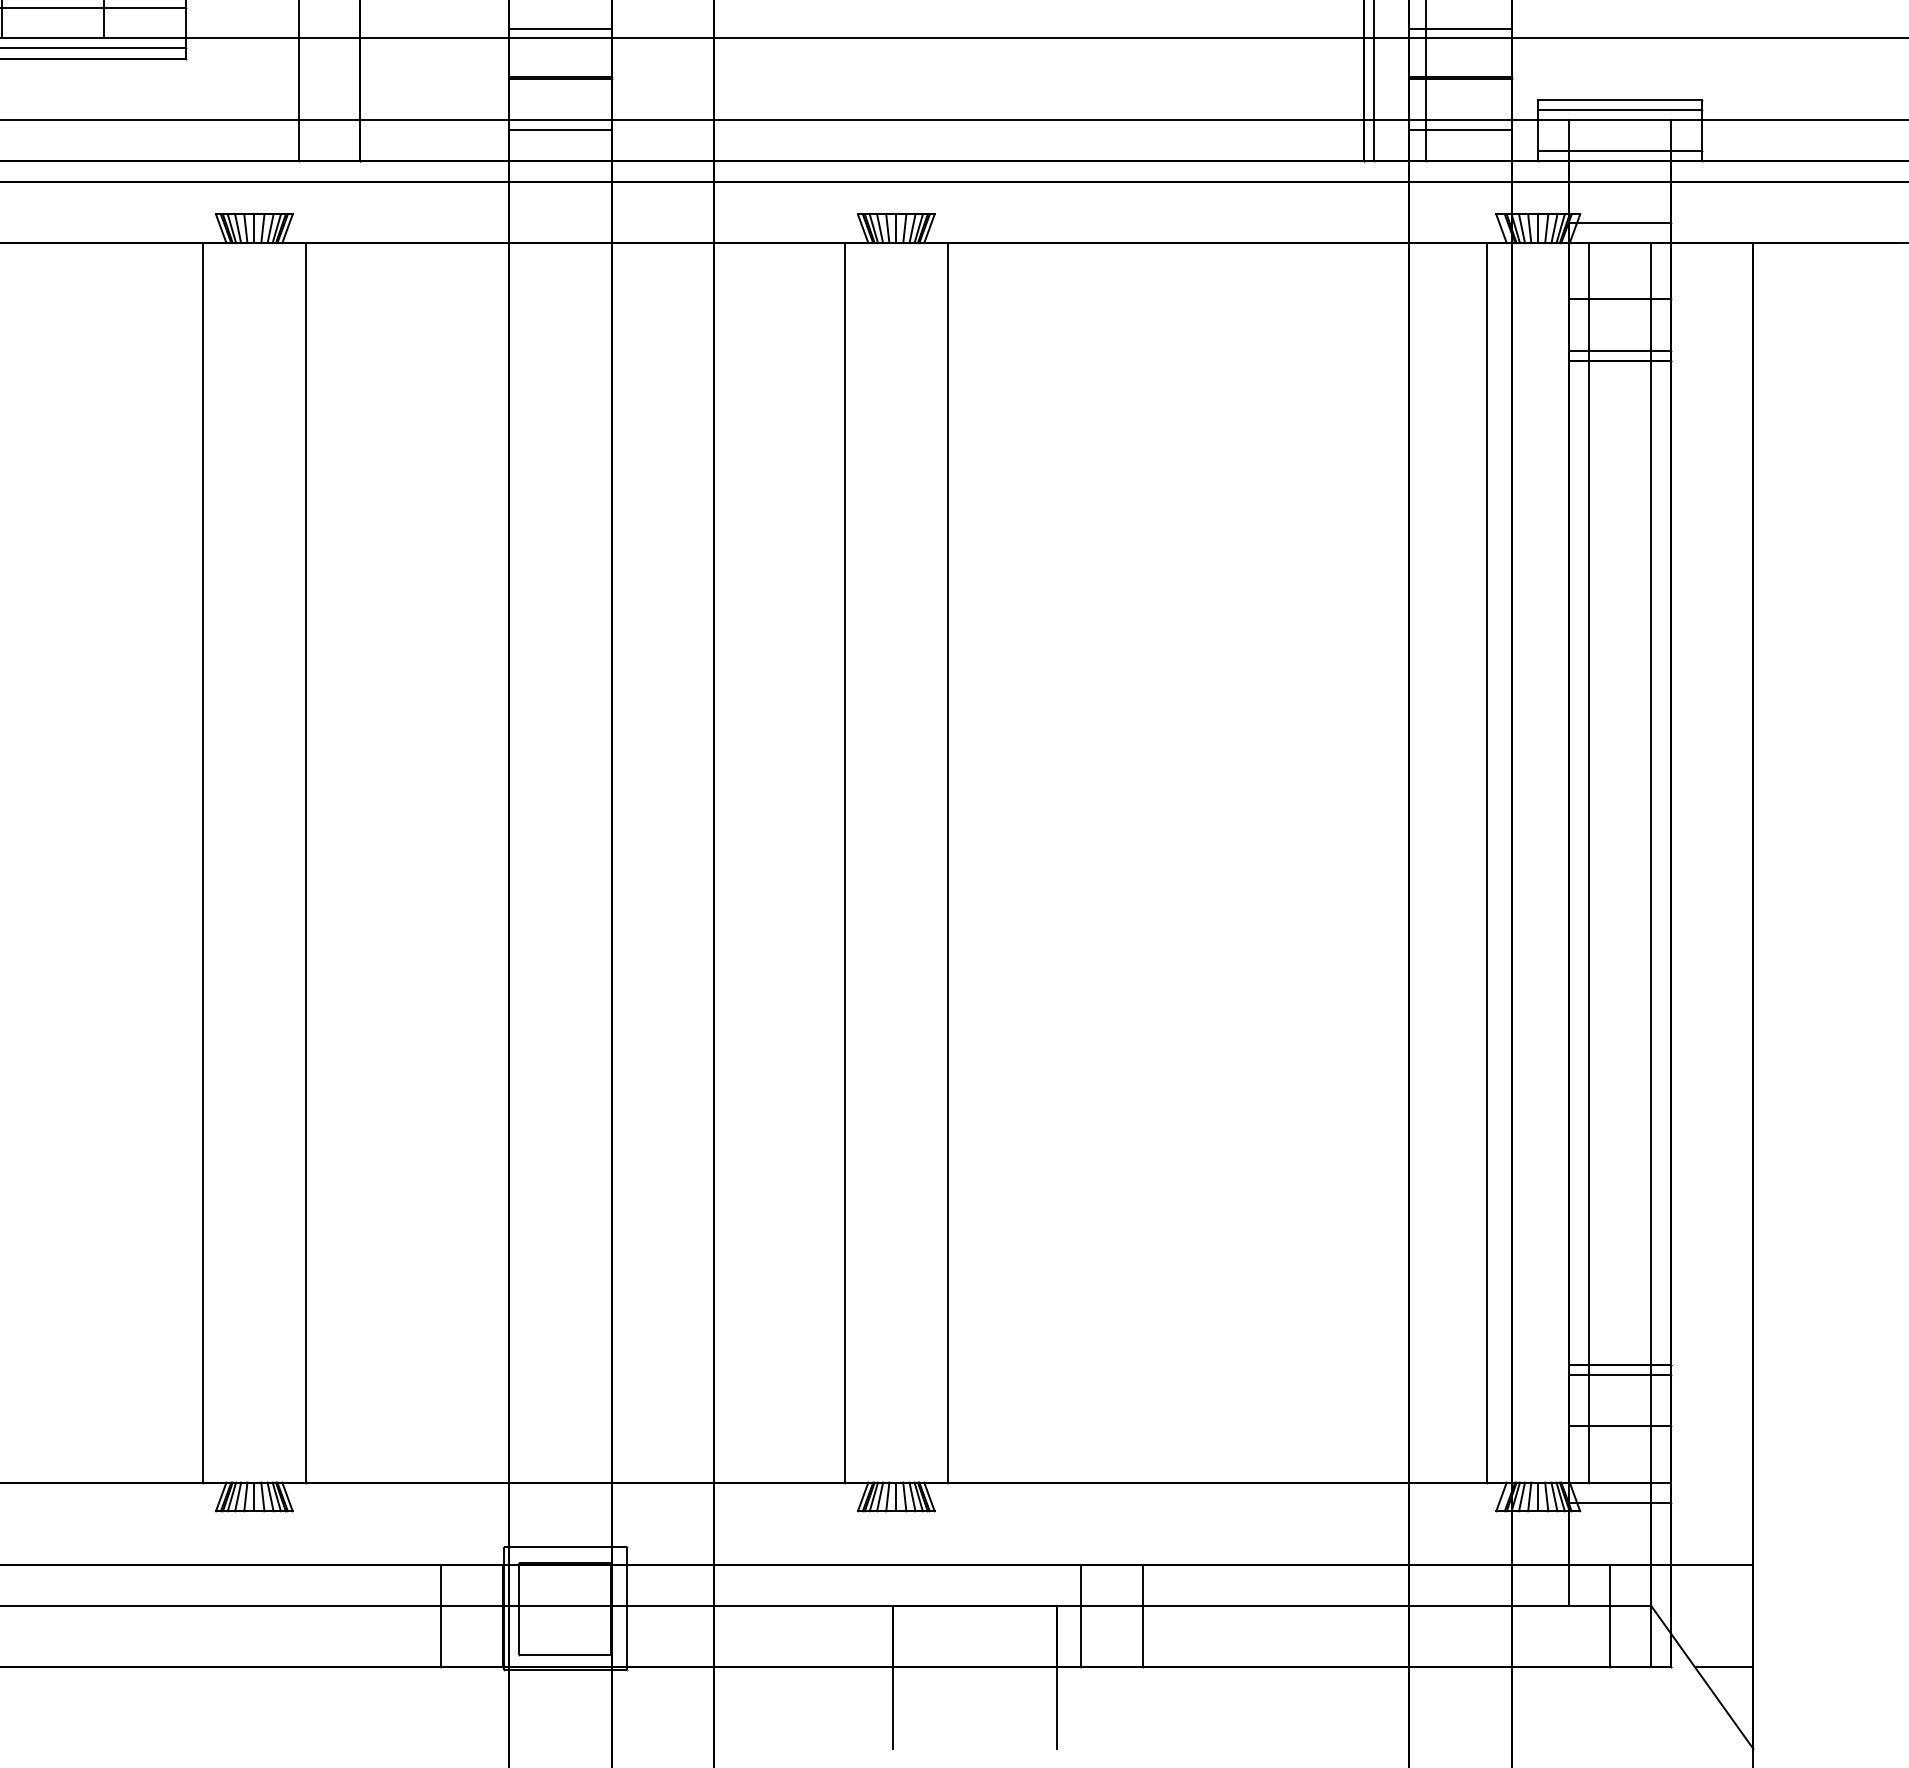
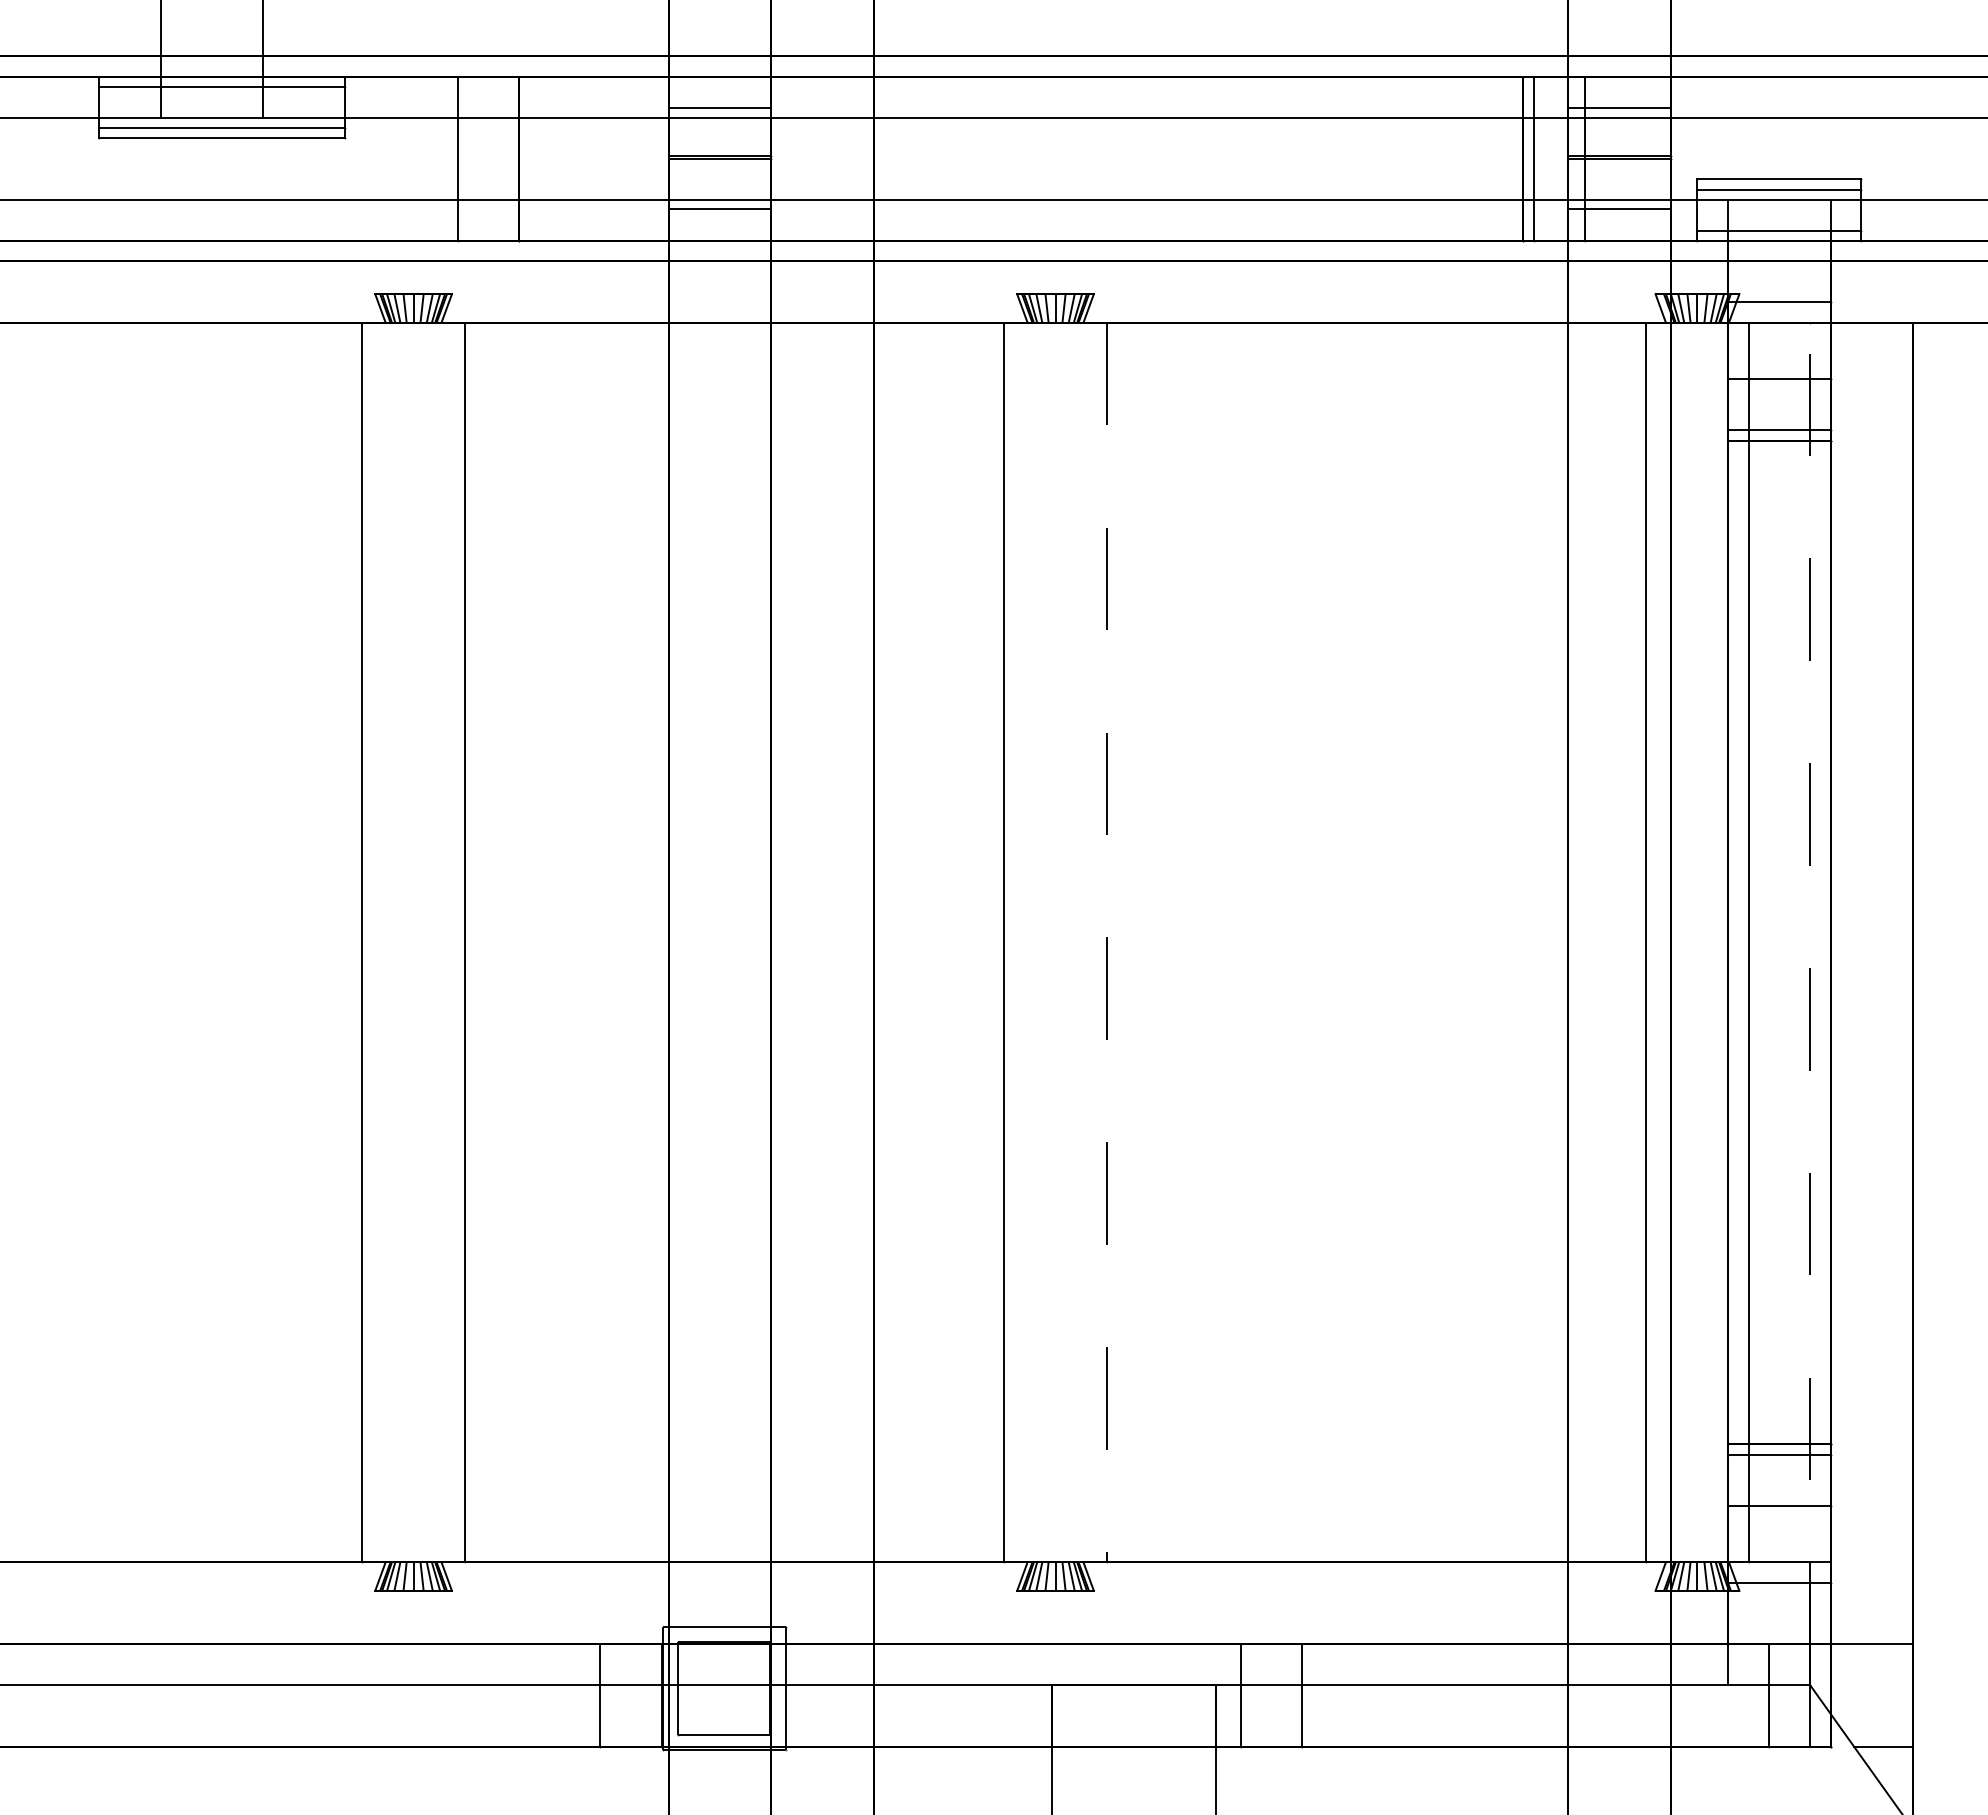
line: (947, 862) -> (1106, 942), solid -> dashed
line: (1651, 923) -> (1810, 1003), solid -> dashed

